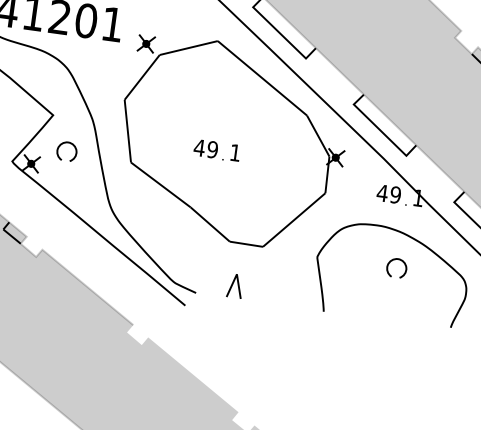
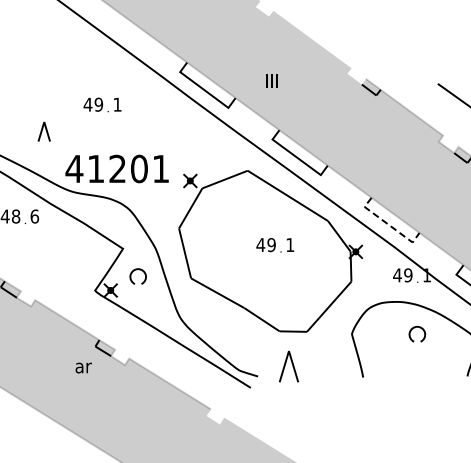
line: (380, 129) -> (388, 224), solid -> dashed
text: (217, 150) -> (275, 245), moved
part: (234, 285) -> (288, 366), size x1.6

